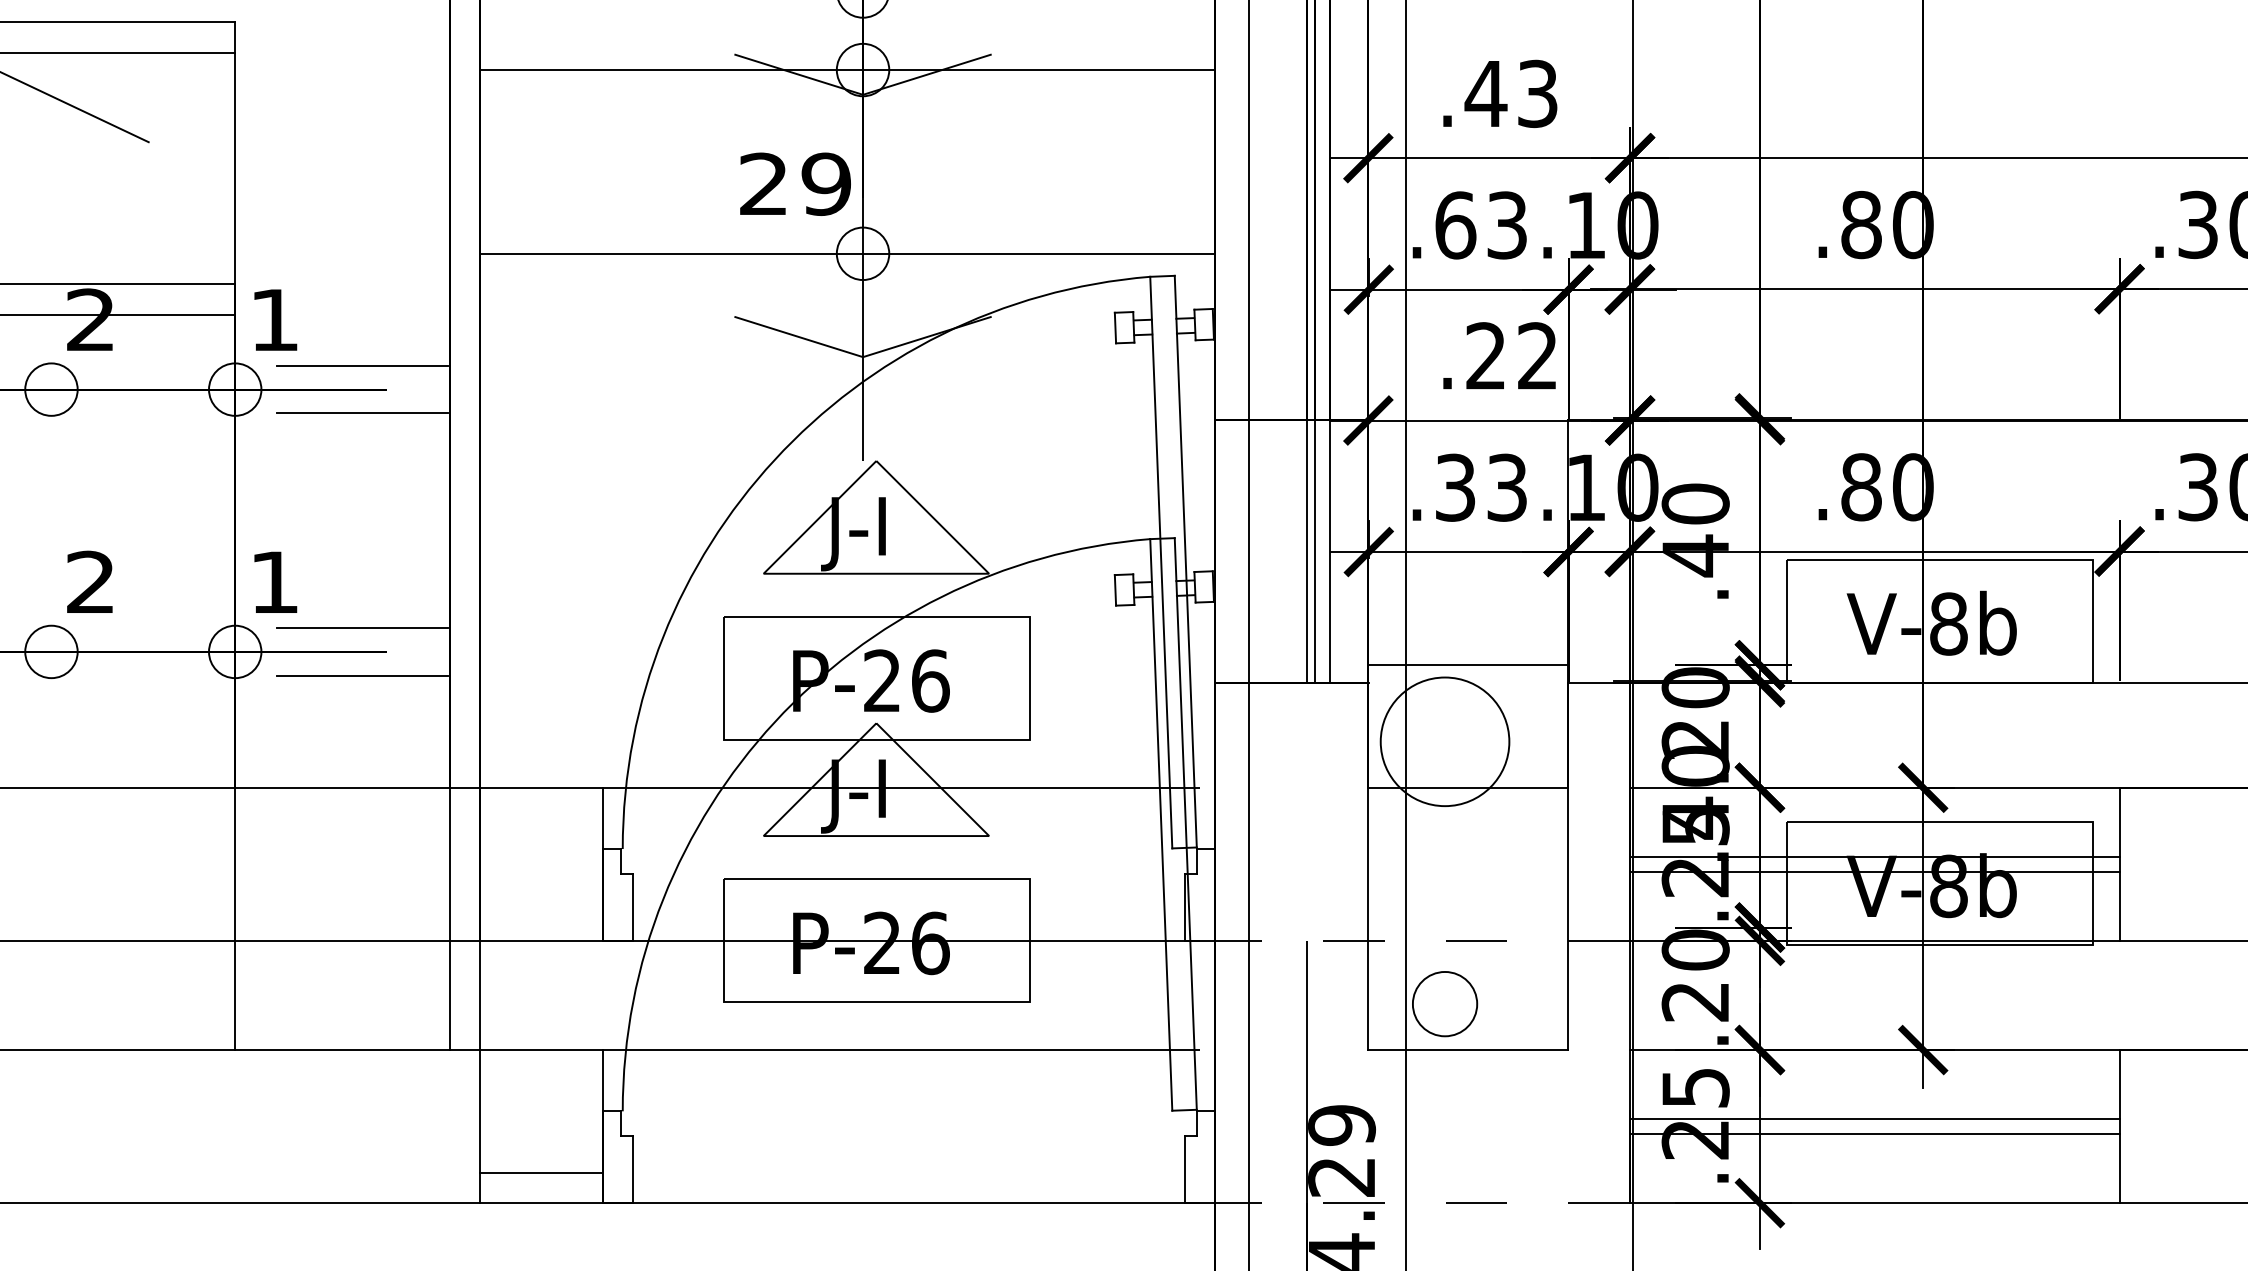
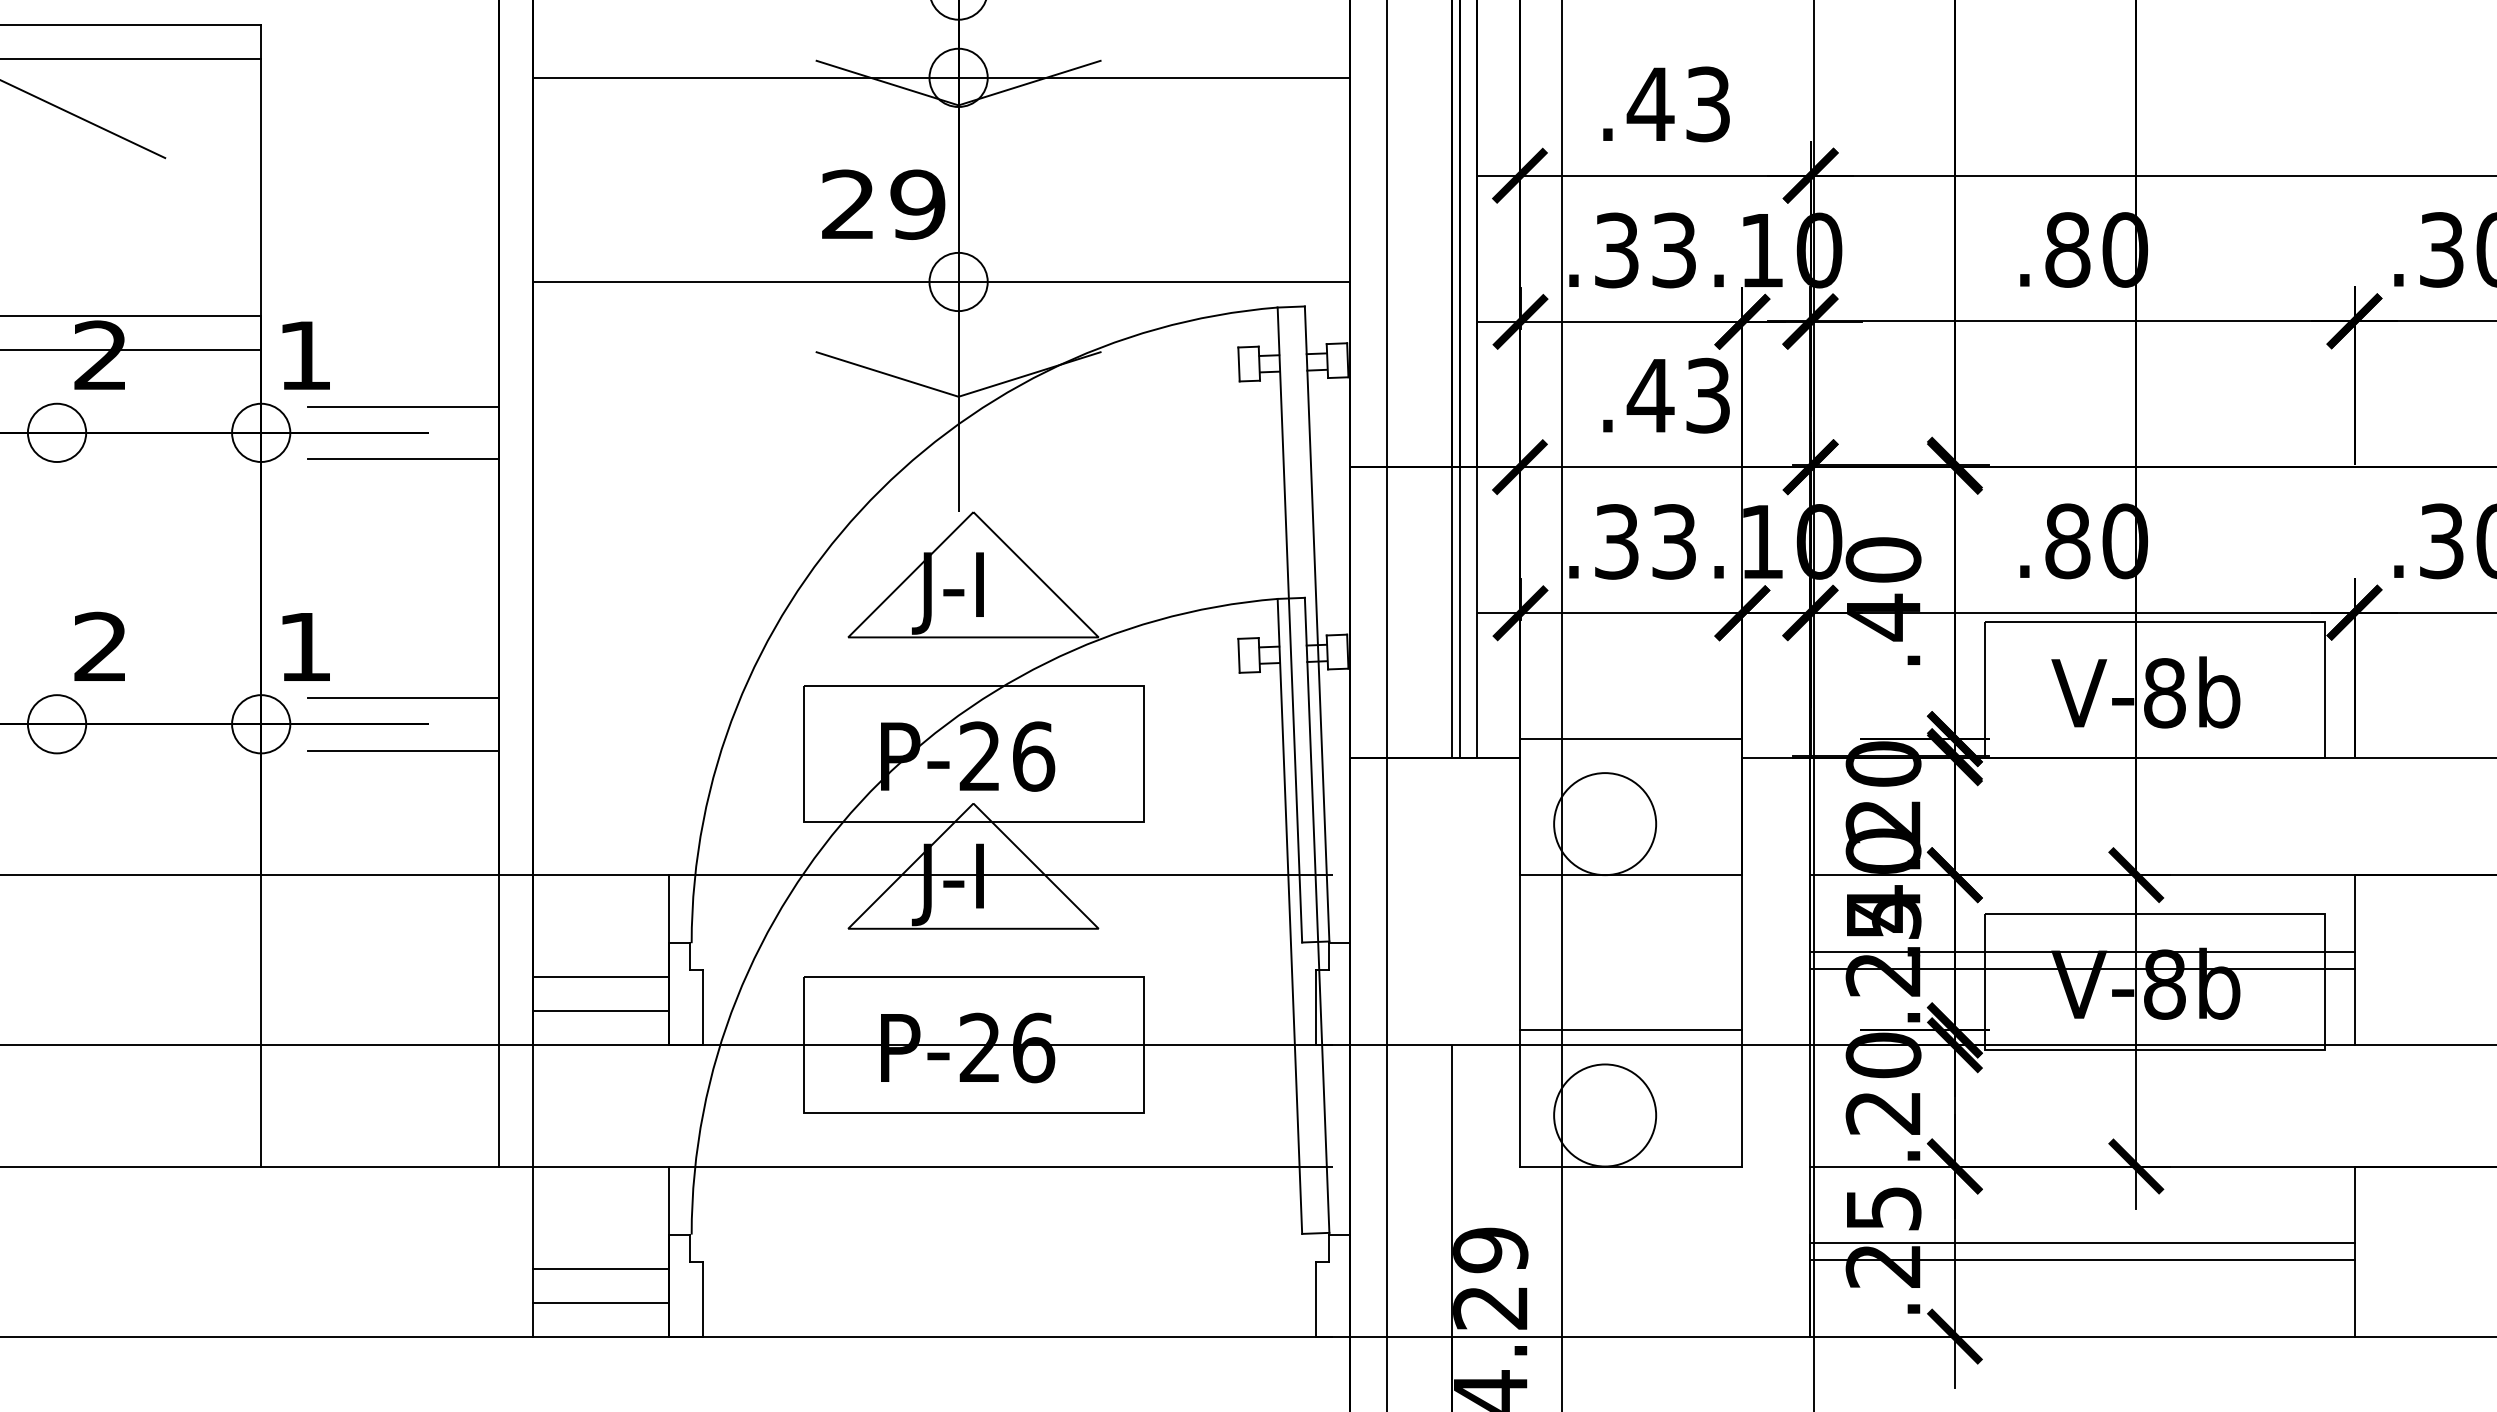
text: (1456, 225) -> (1617, 250), .63 -> .33
text: (1510, 355) -> (1677, 395), .22 -> .43
circle: (1445, 742) -> (1605, 824), size x0.71
line: (541, 879) -> (601, 977), added
line: (541, 910) -> (601, 1011), added
line: (1467, 927) -> (1630, 1030), added
line: (1421, 941) -> (1579, 1045), dashed -> solid
circle: (1445, 1004) -> (1605, 1115), size x1.43
line: (541, 1141) -> (601, 1268), added
line: (1421, 1203) -> (1579, 1336), dashed -> solid

